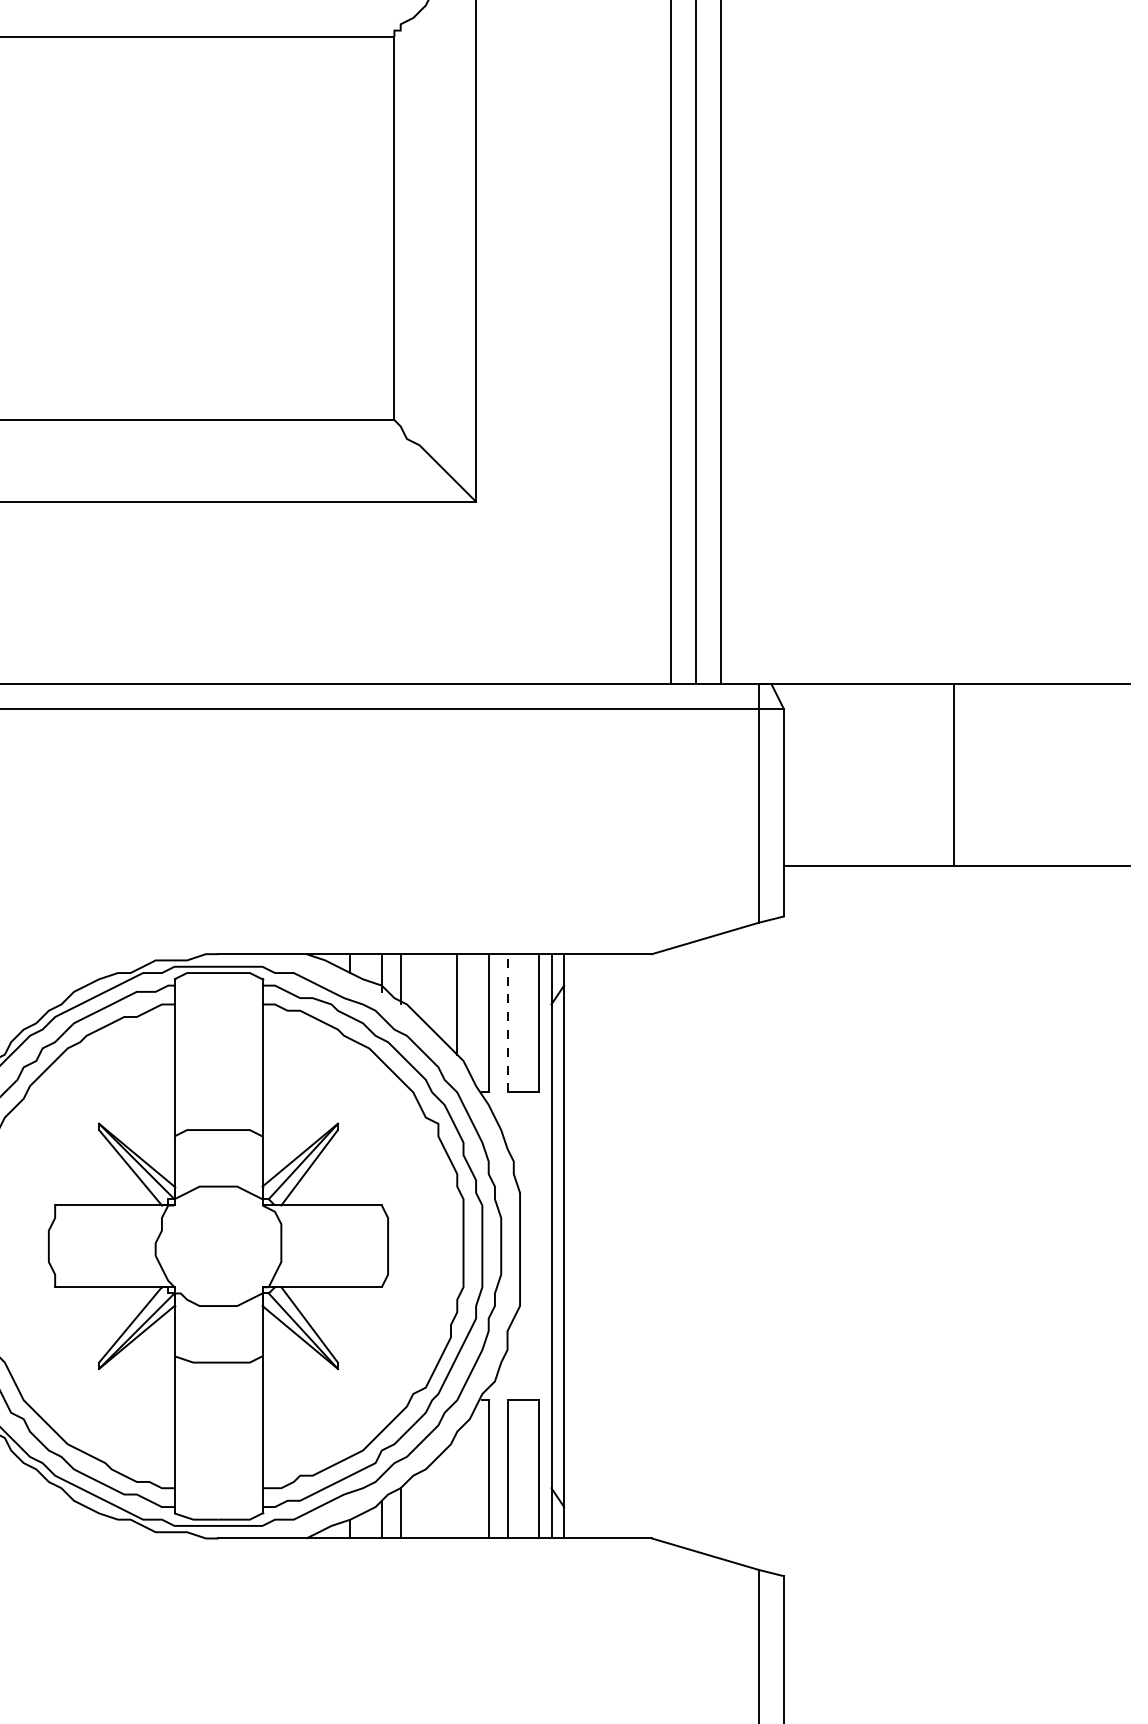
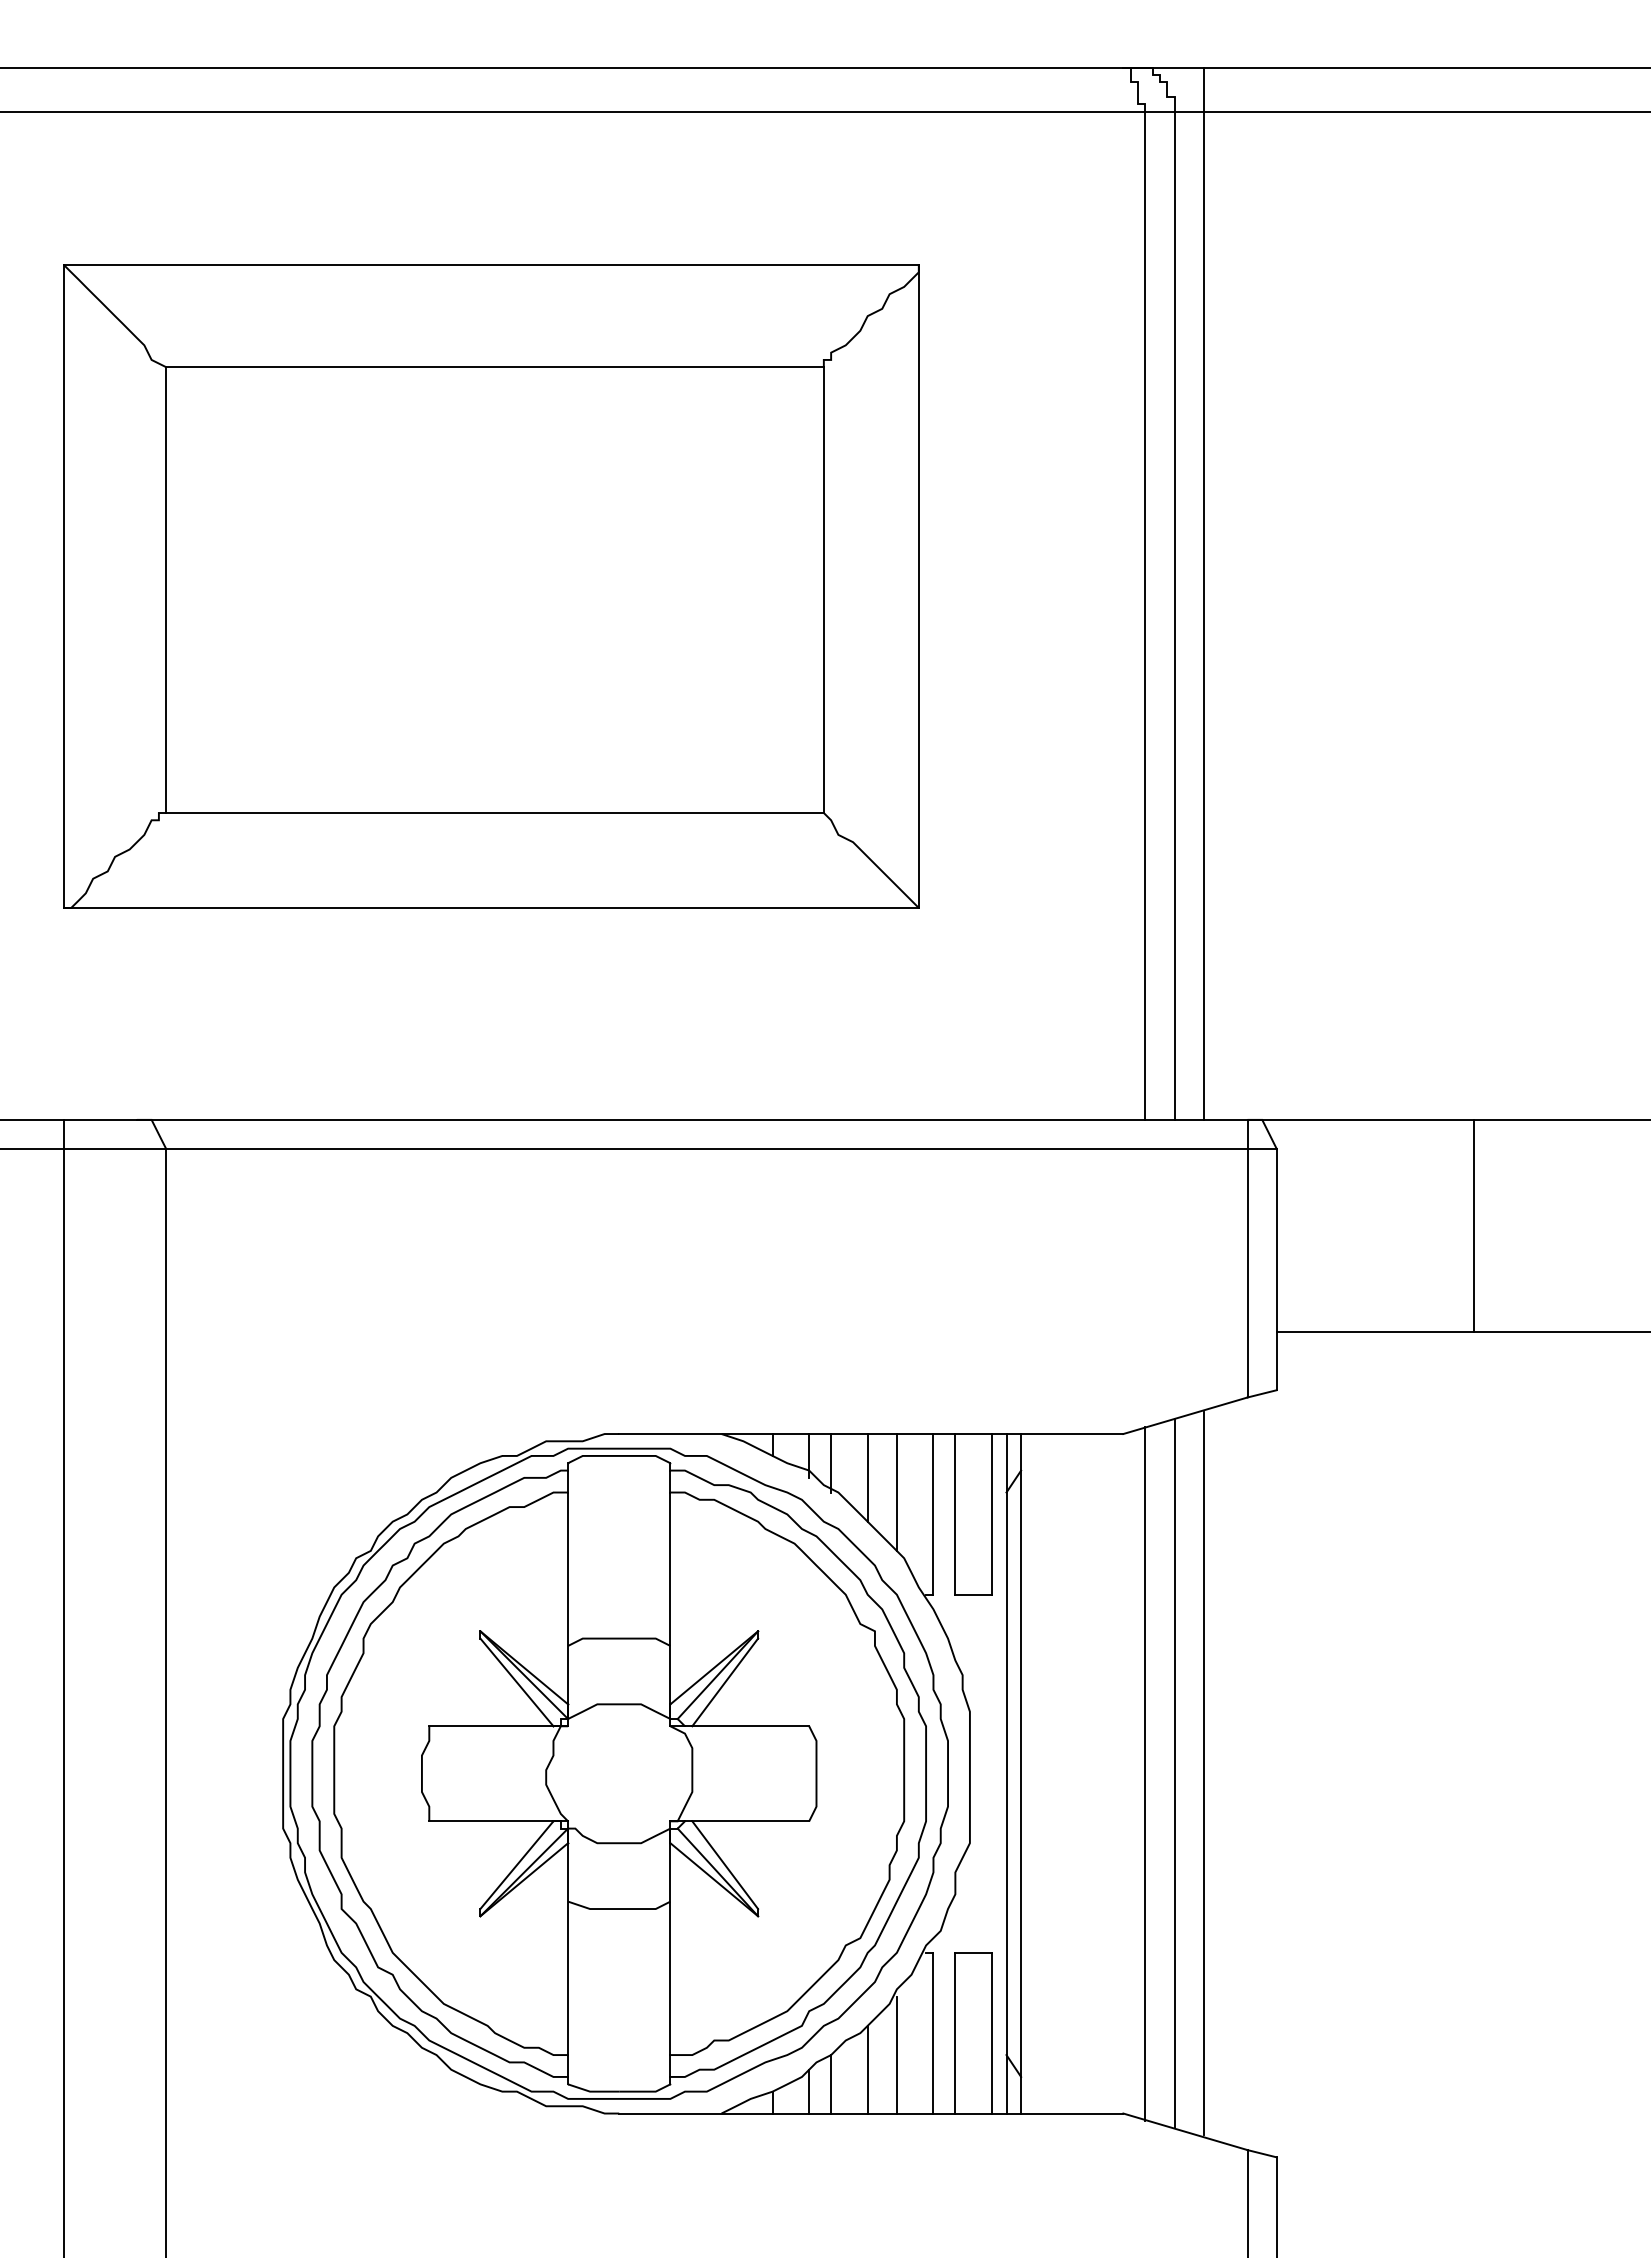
line: (431, 991) -> (867, 1477), added
line: (507, 1022) -> (955, 1513), dashed -> solid
line: (671, 1246) -> (1145, 1773), added
line: (695, 1246) -> (1174, 1773), added
line: (720, 1246) -> (1203, 1773), added
line: (456, 1487) -> (896, 2054), added
line: (431, 1500) -> (867, 2069), added

